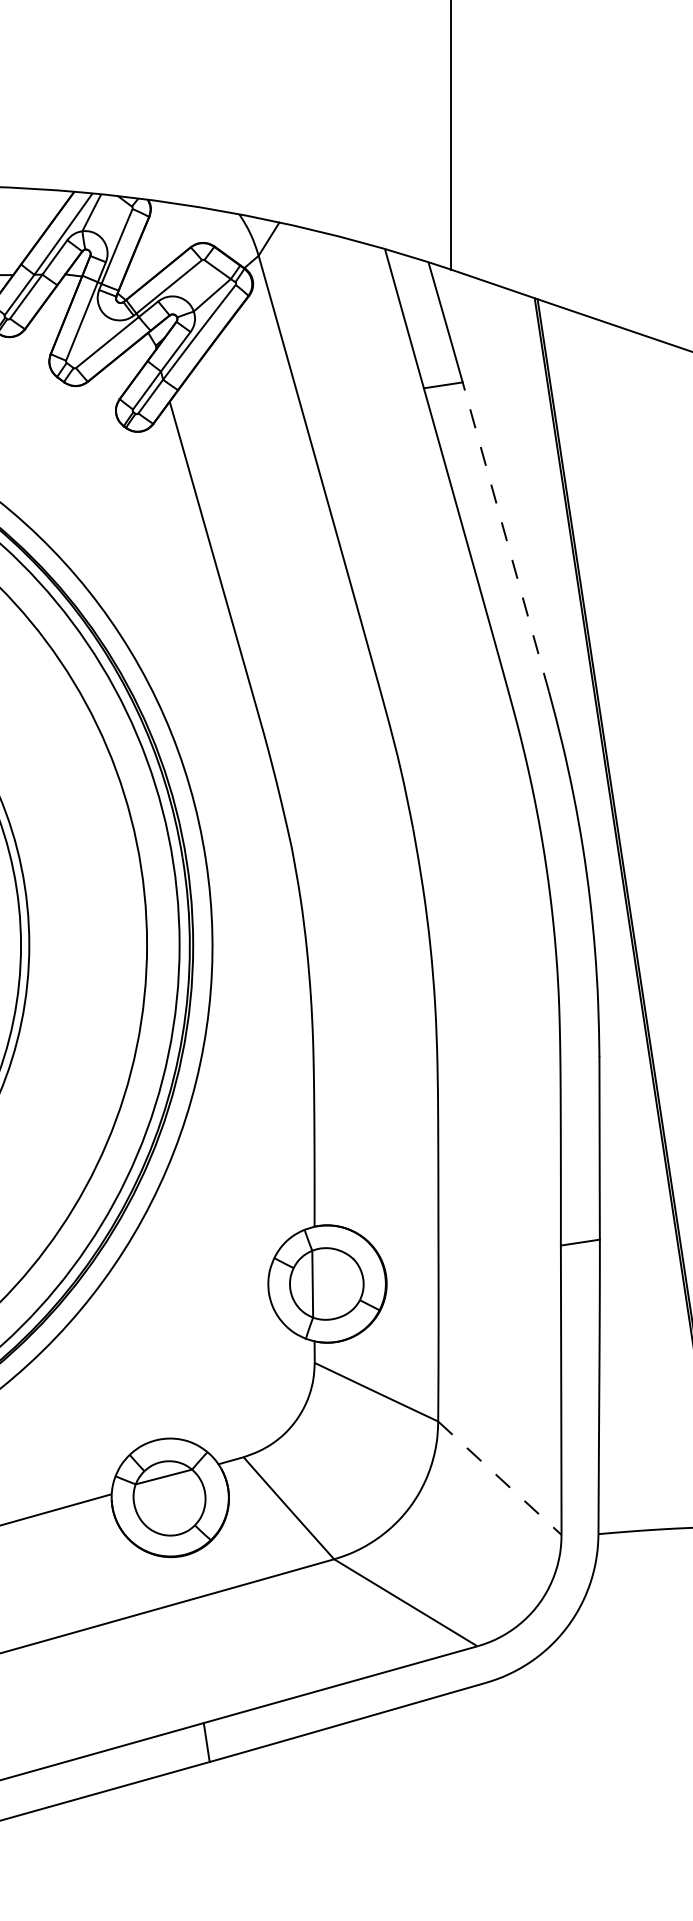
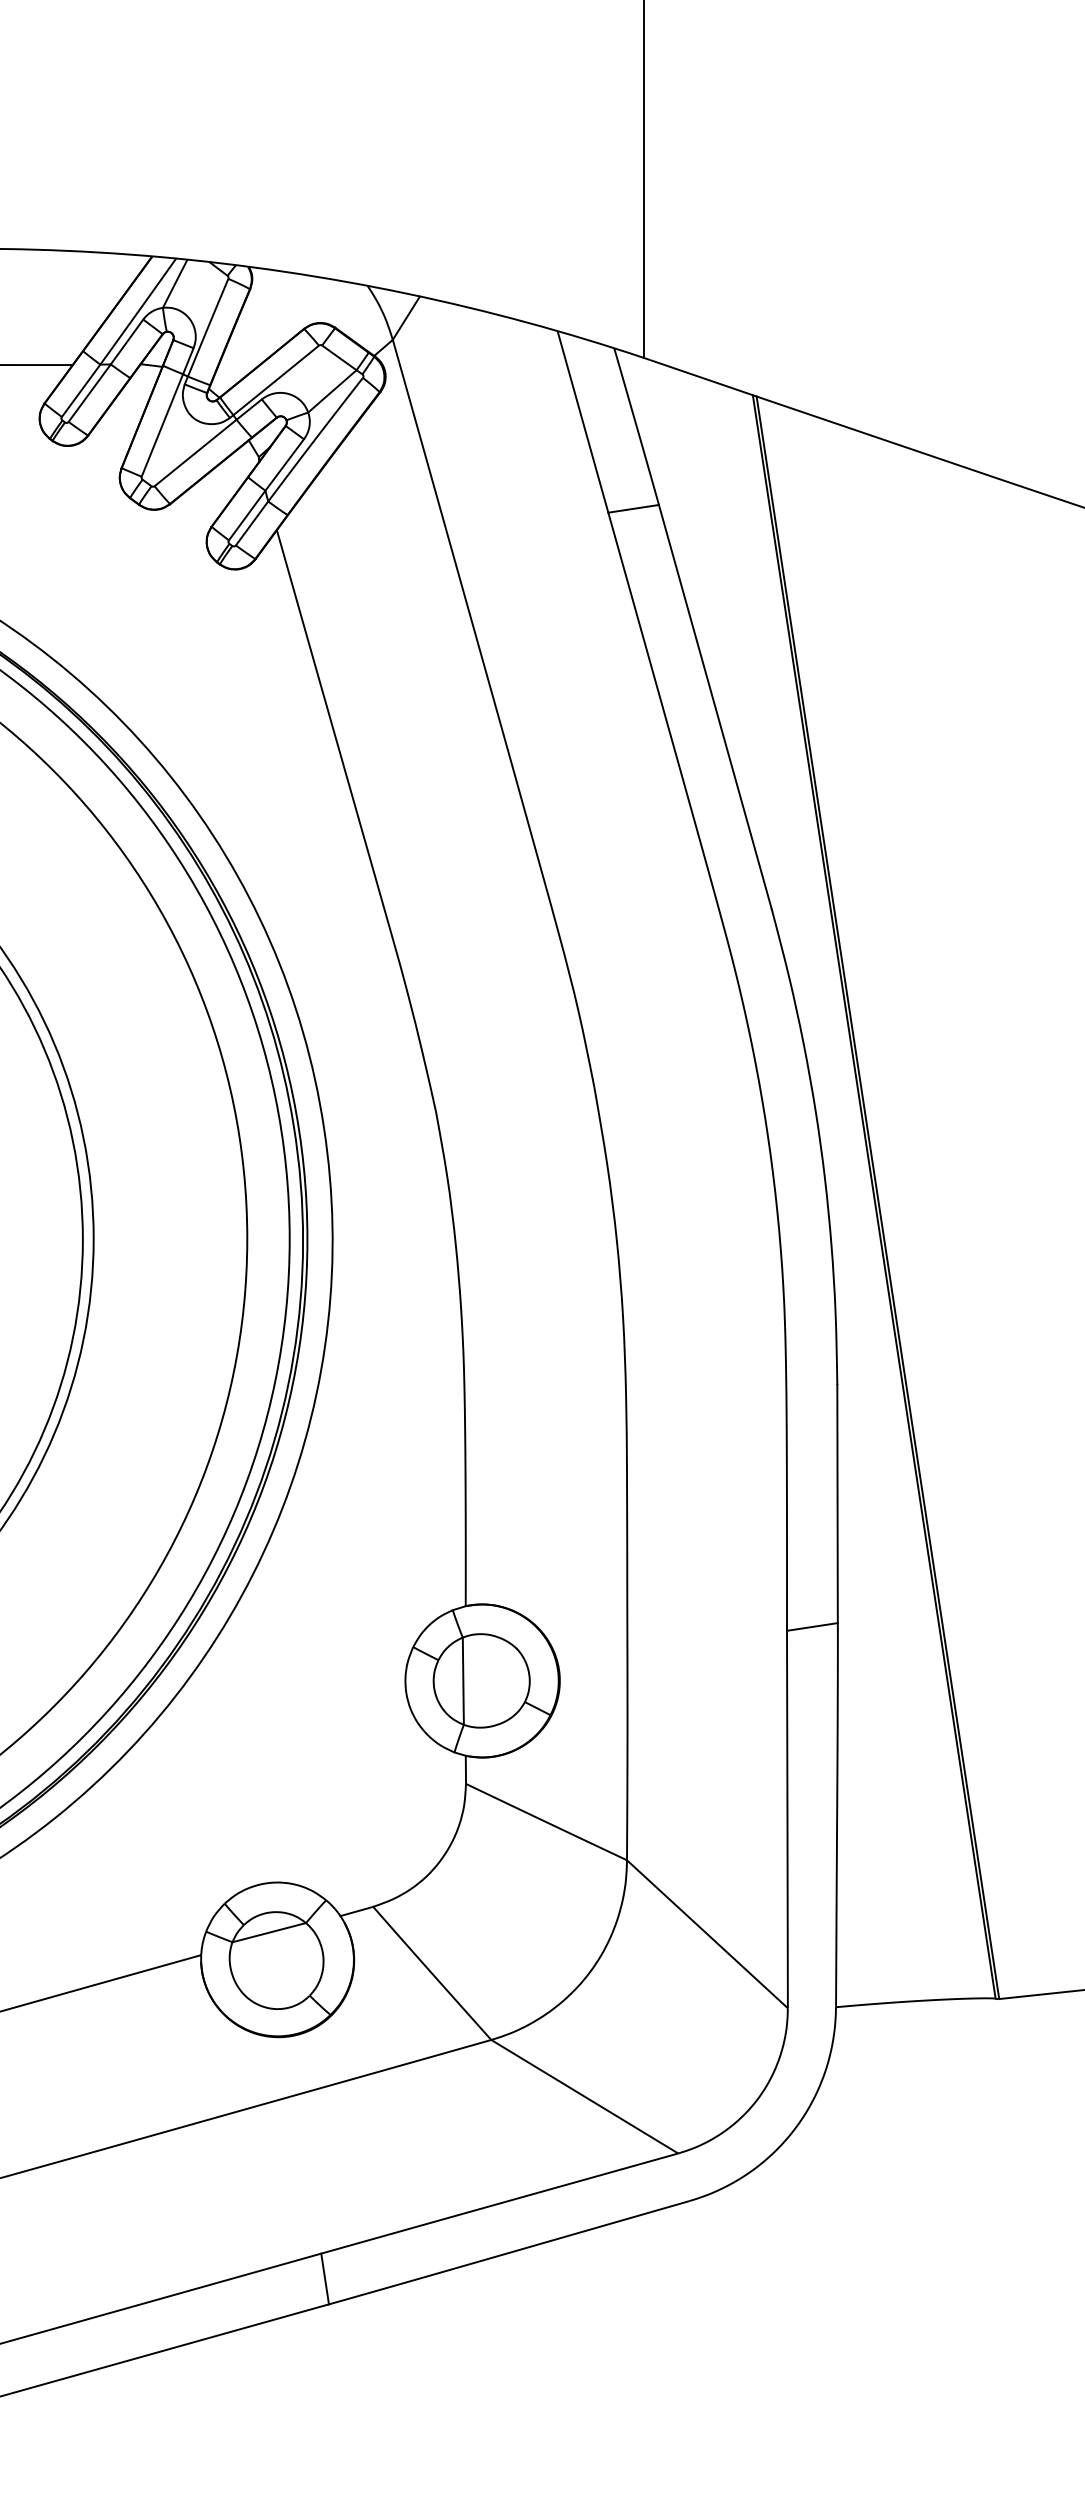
line: (506, 536) -> (715, 706), dashed -> solid
line: (499, 1478) -> (707, 1934), dashed -> solid

